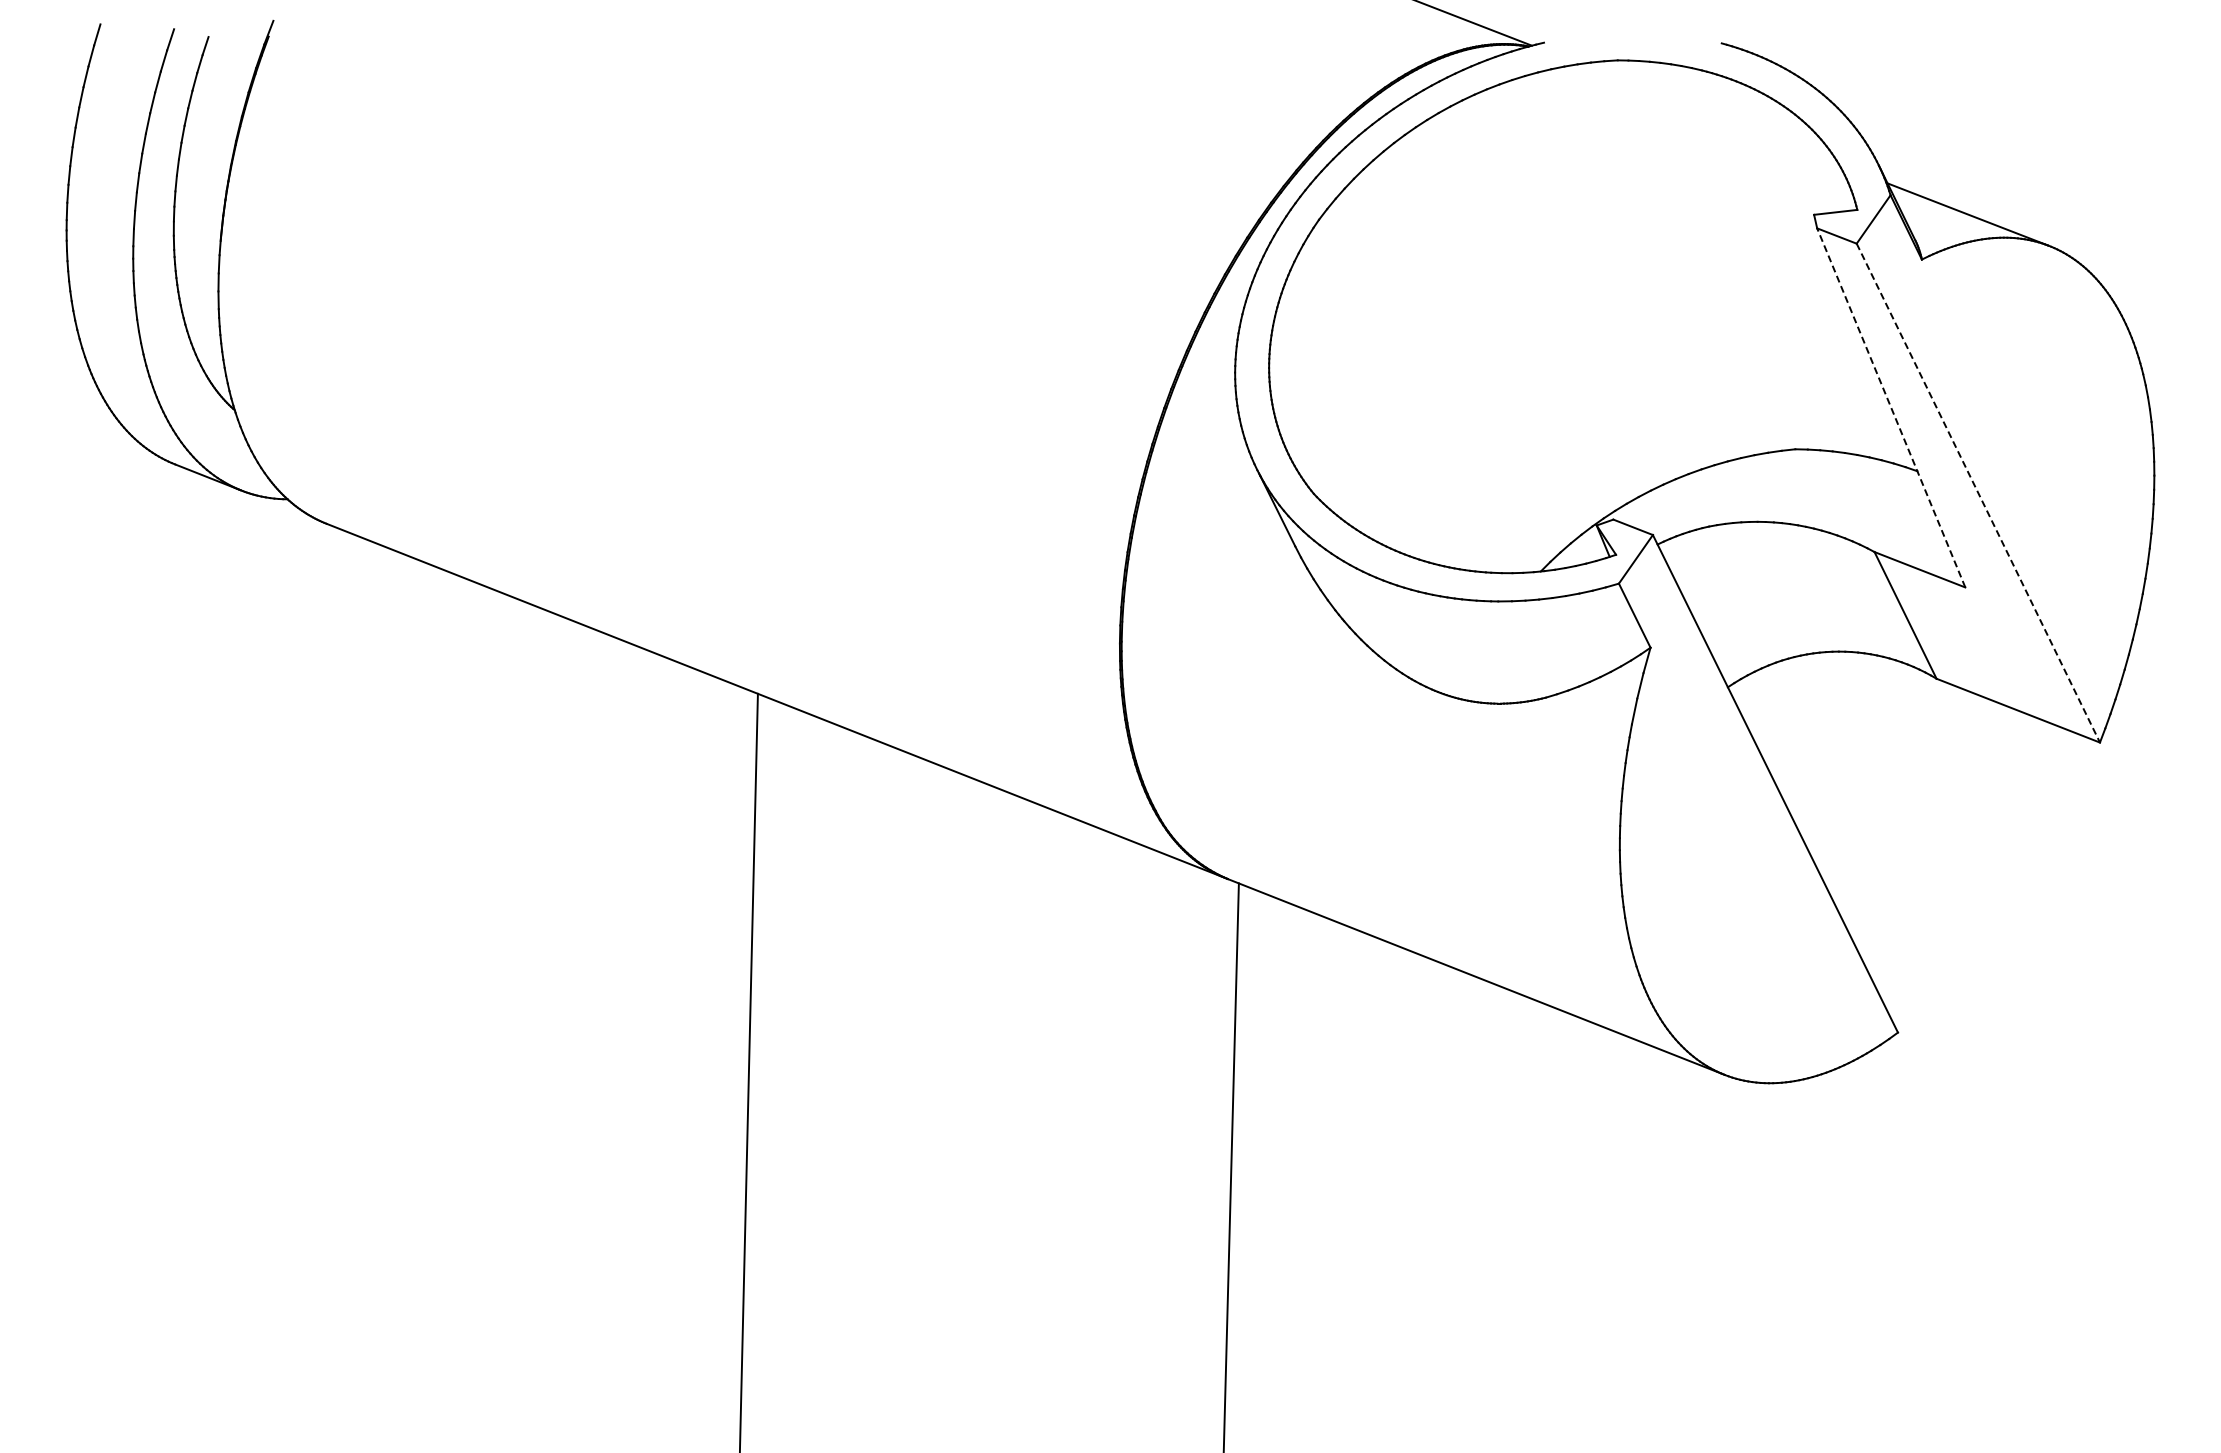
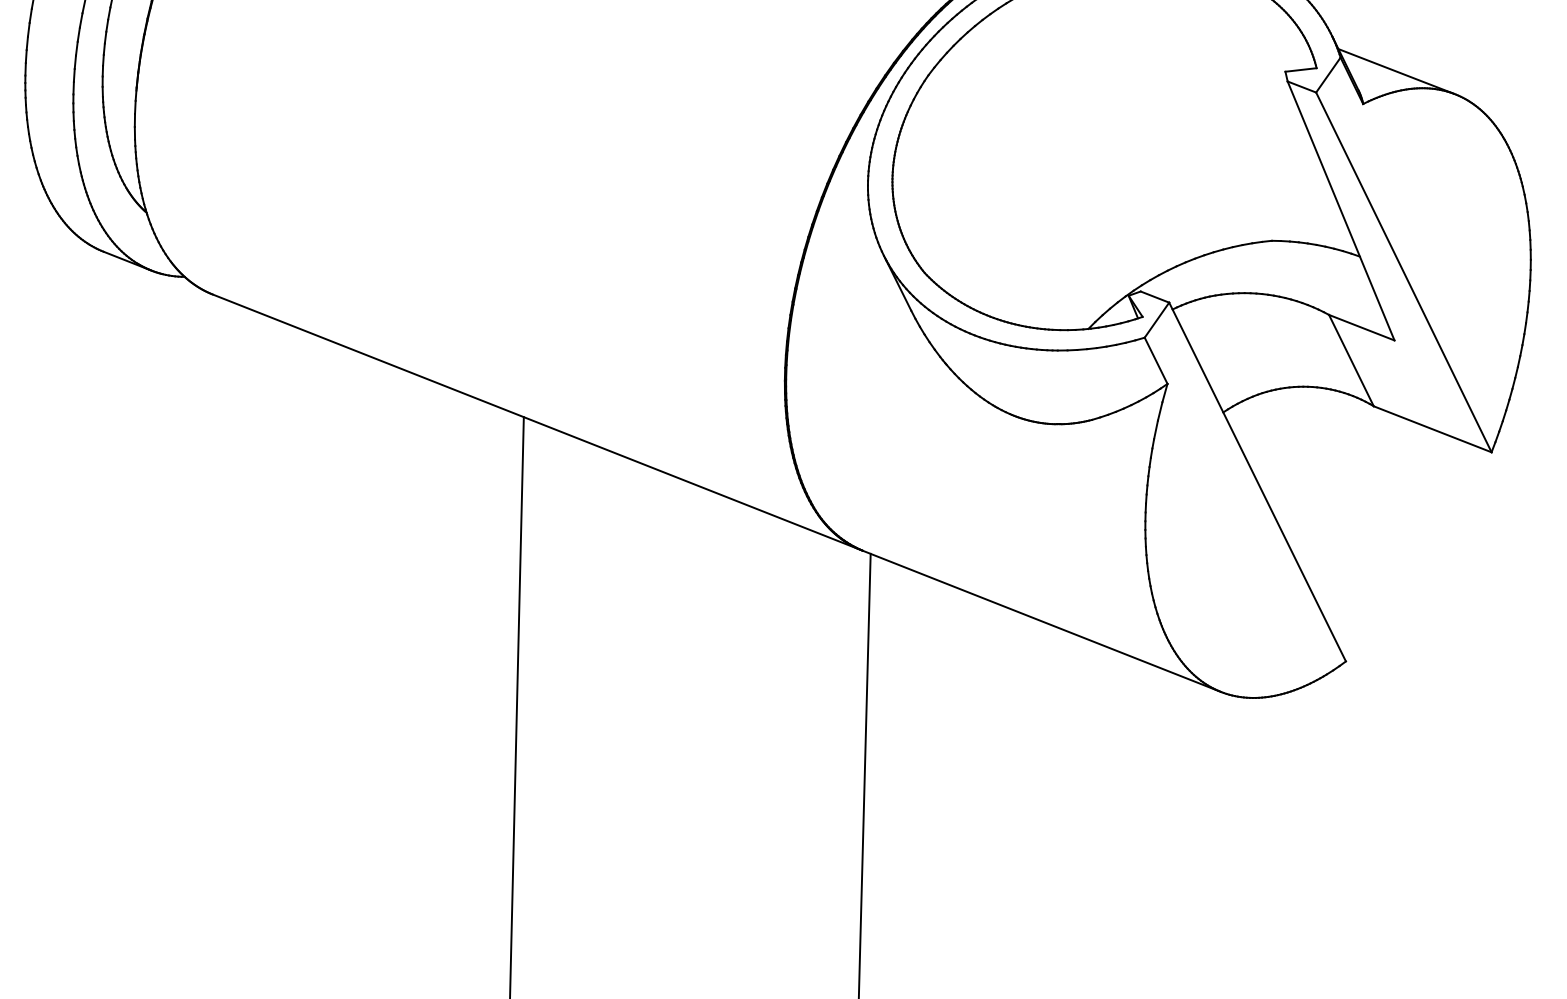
line: (1891, 407) -> (1341, 210), dashed -> solid
line: (1978, 493) -> (1403, 272), dashed -> solid

